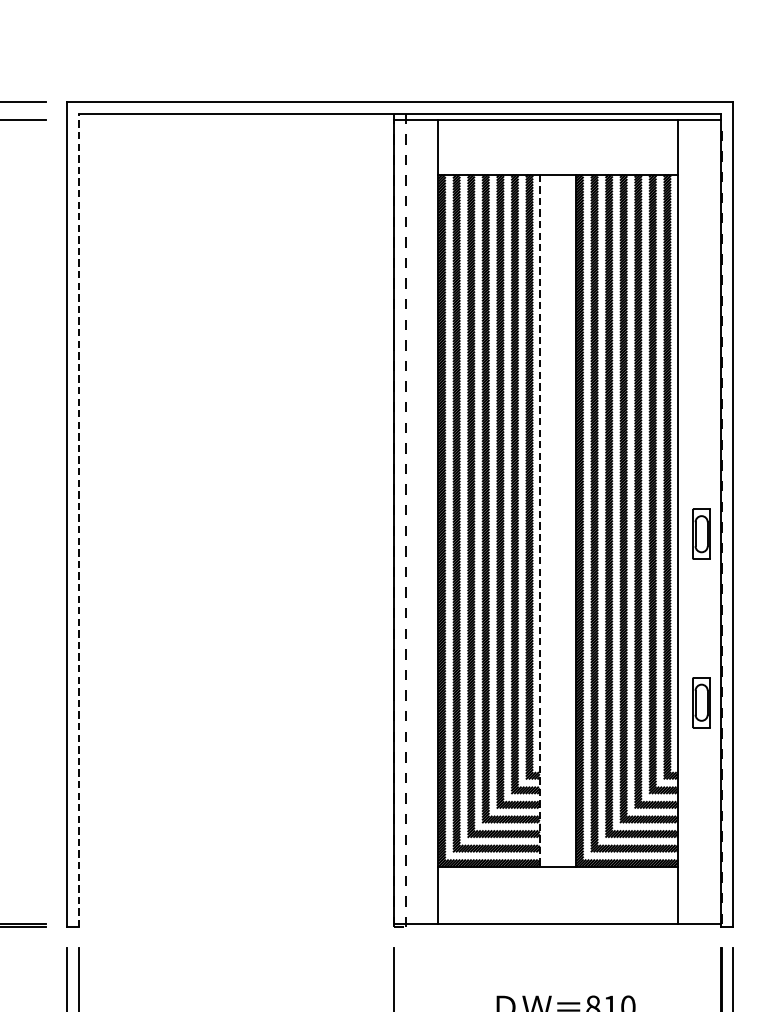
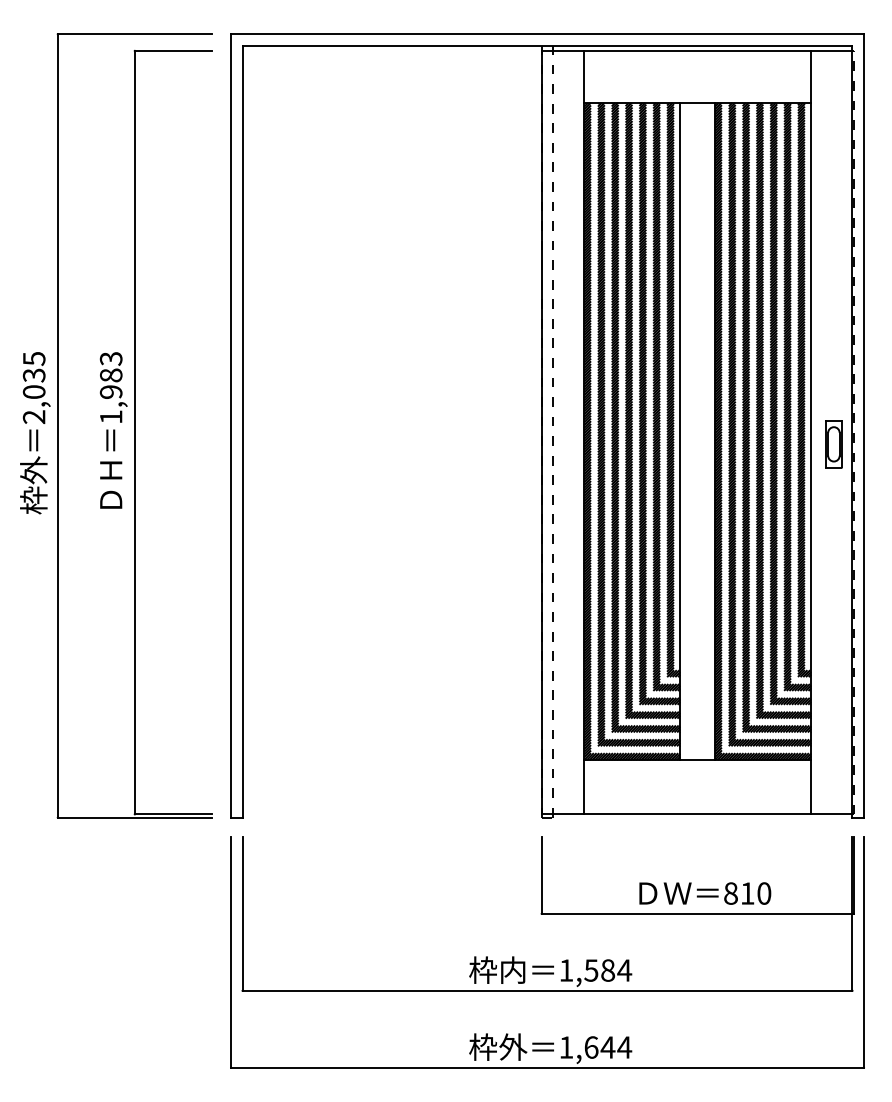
line: (78, 520) -> (242, 431), dashed -> solid
line: (540, 520) -> (680, 431), dashed -> solid
part: (701, 702) -> (833, 604), removed

